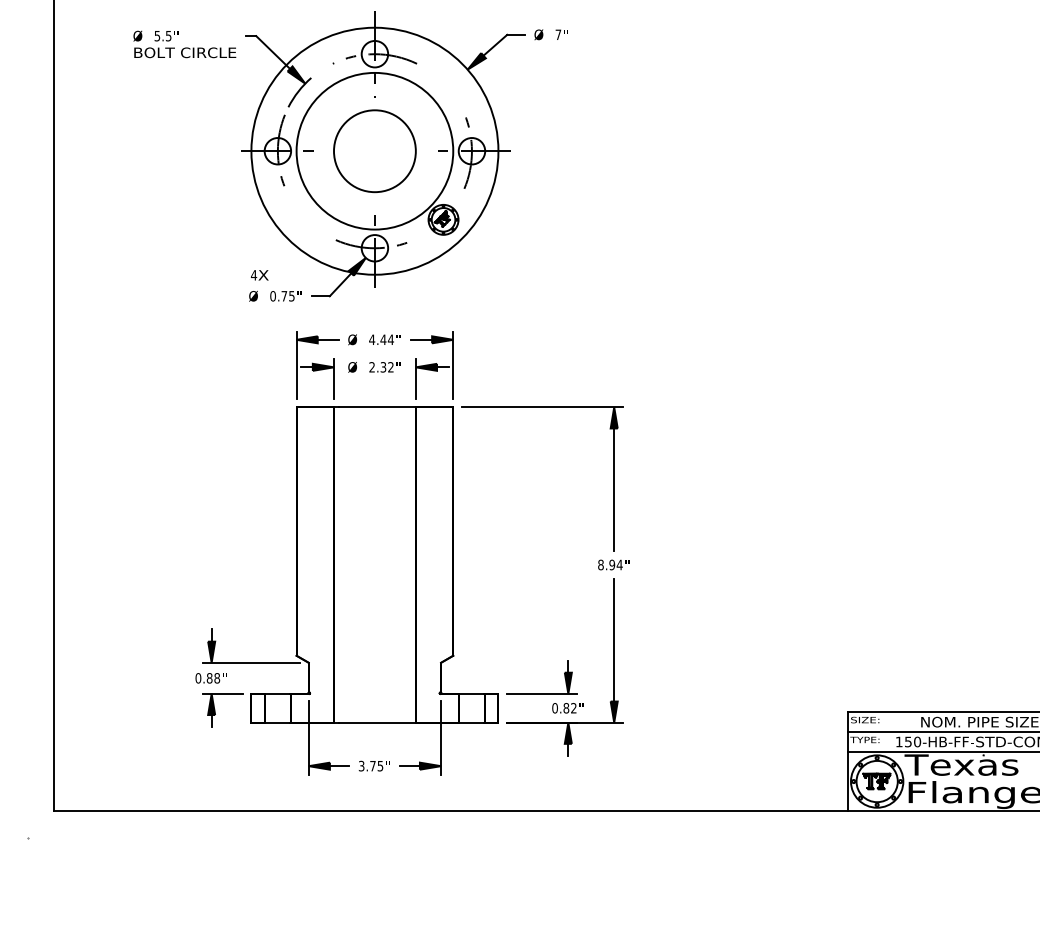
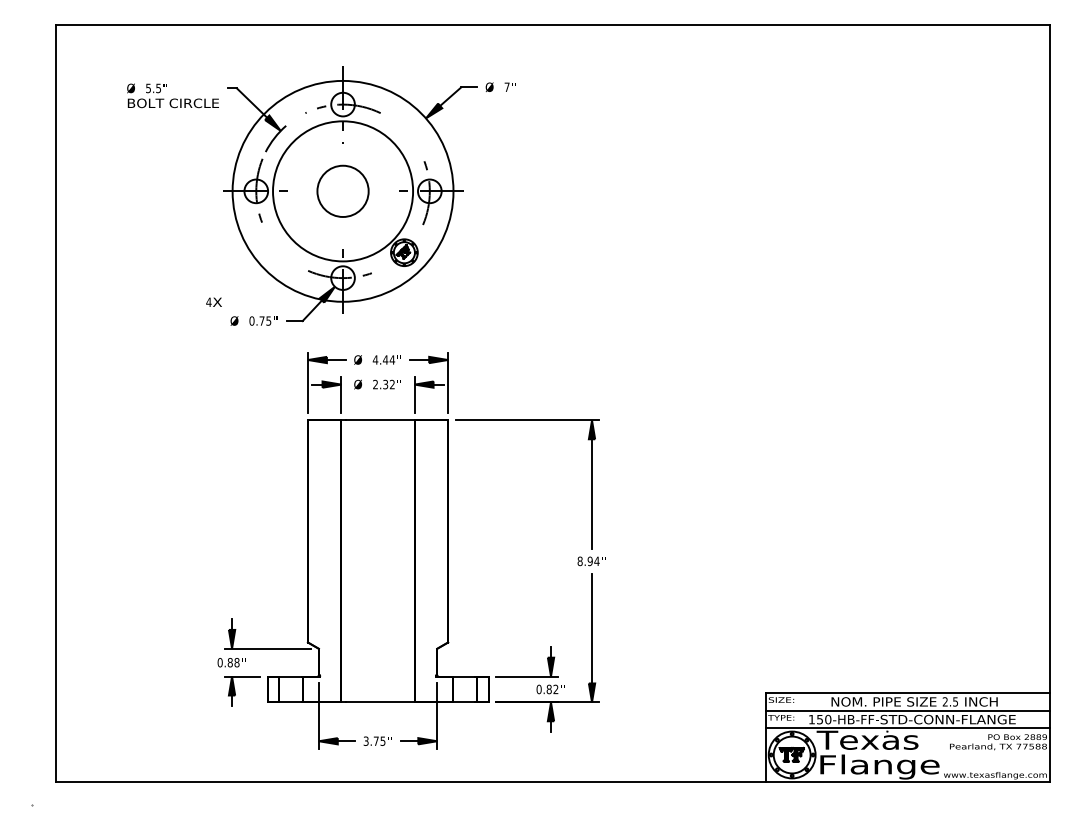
circle: (374, 150) -> (342, 190), size x0.7
text: (259, 274) -> (213, 301), moved
part: (412, 552) -> (411, 550), moved

